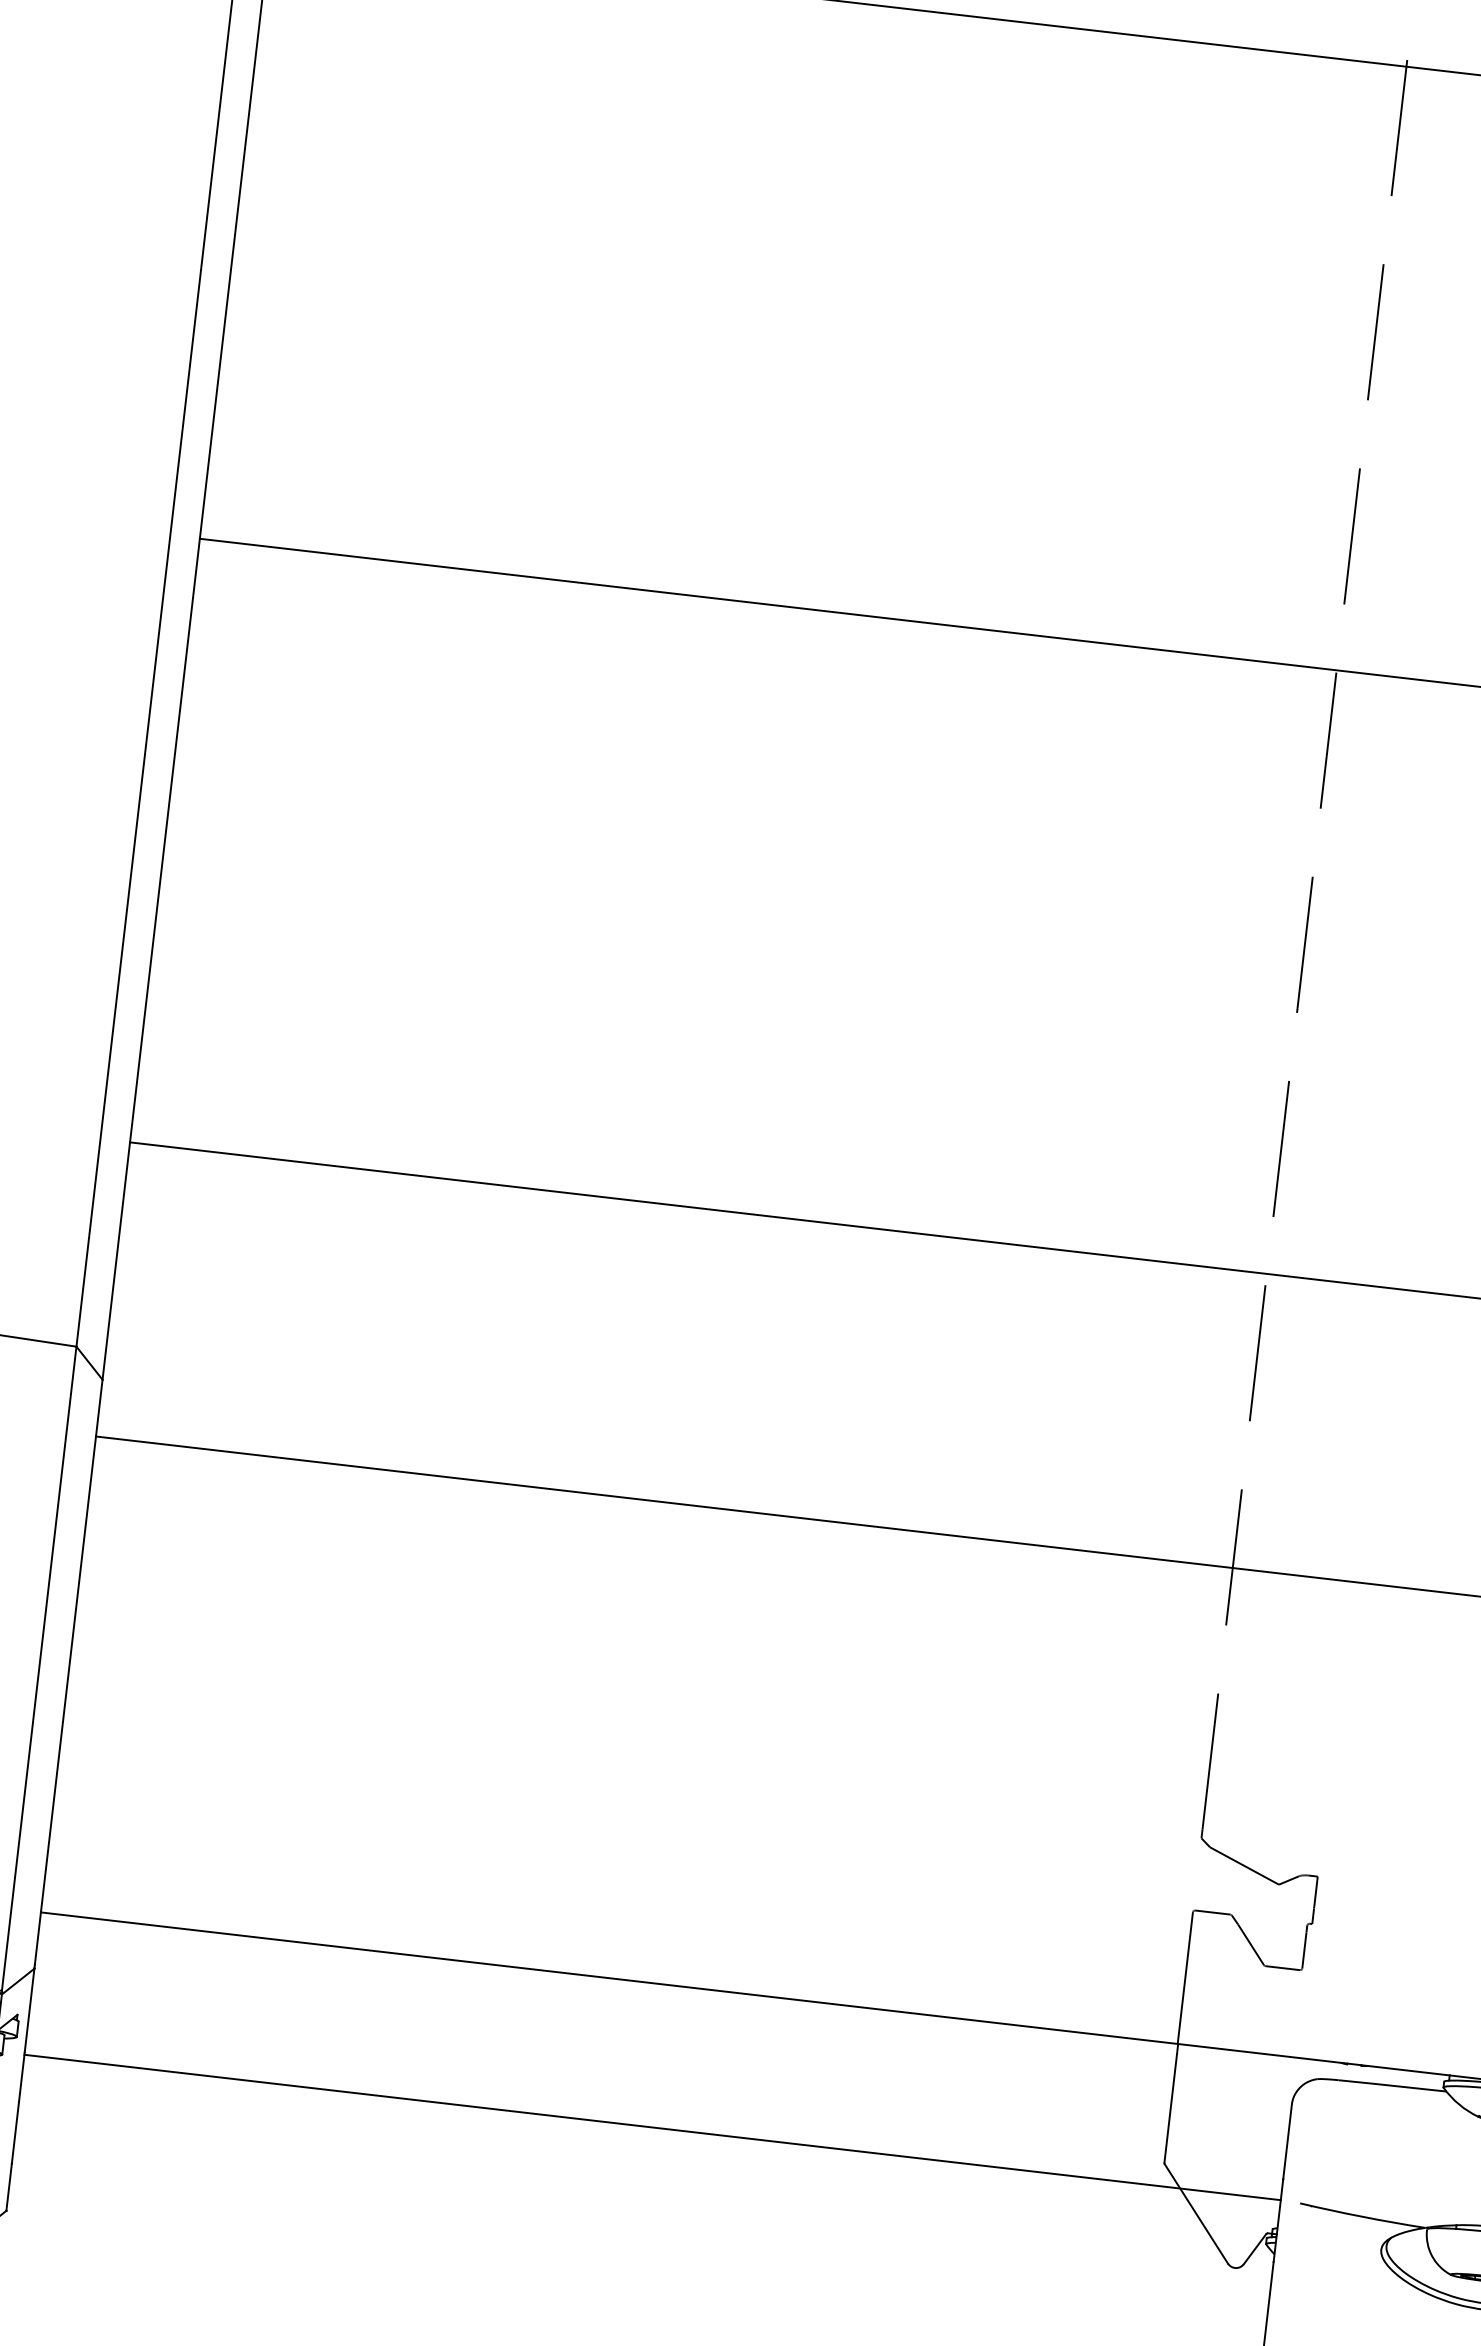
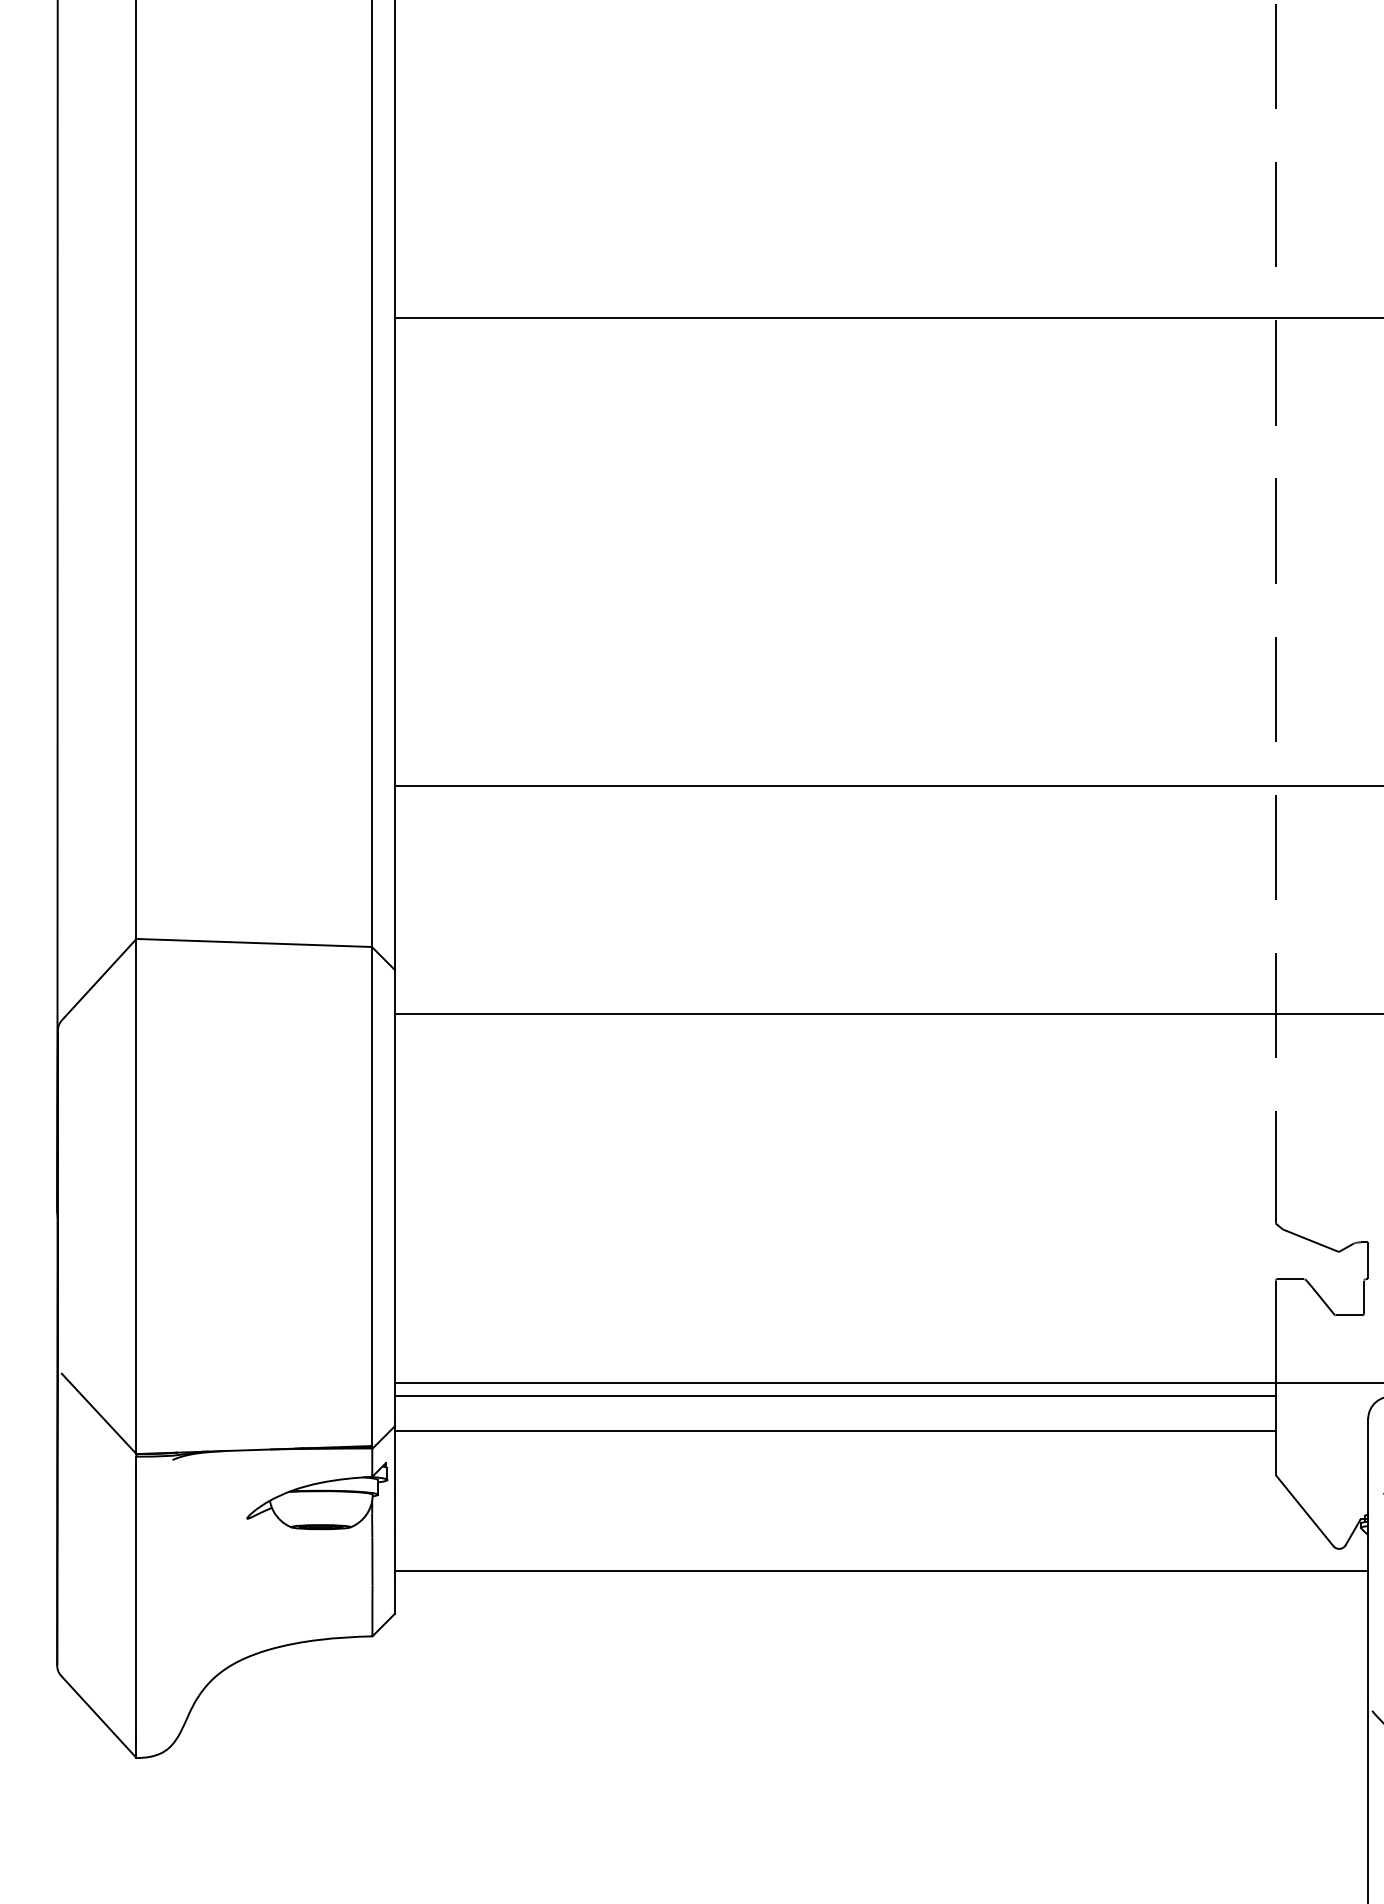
line: (606, 1995) -> (834, 1396), added
line: (601, 2039) -> (834, 1430), added
line: (652, 2128) -> (881, 1571), moved

